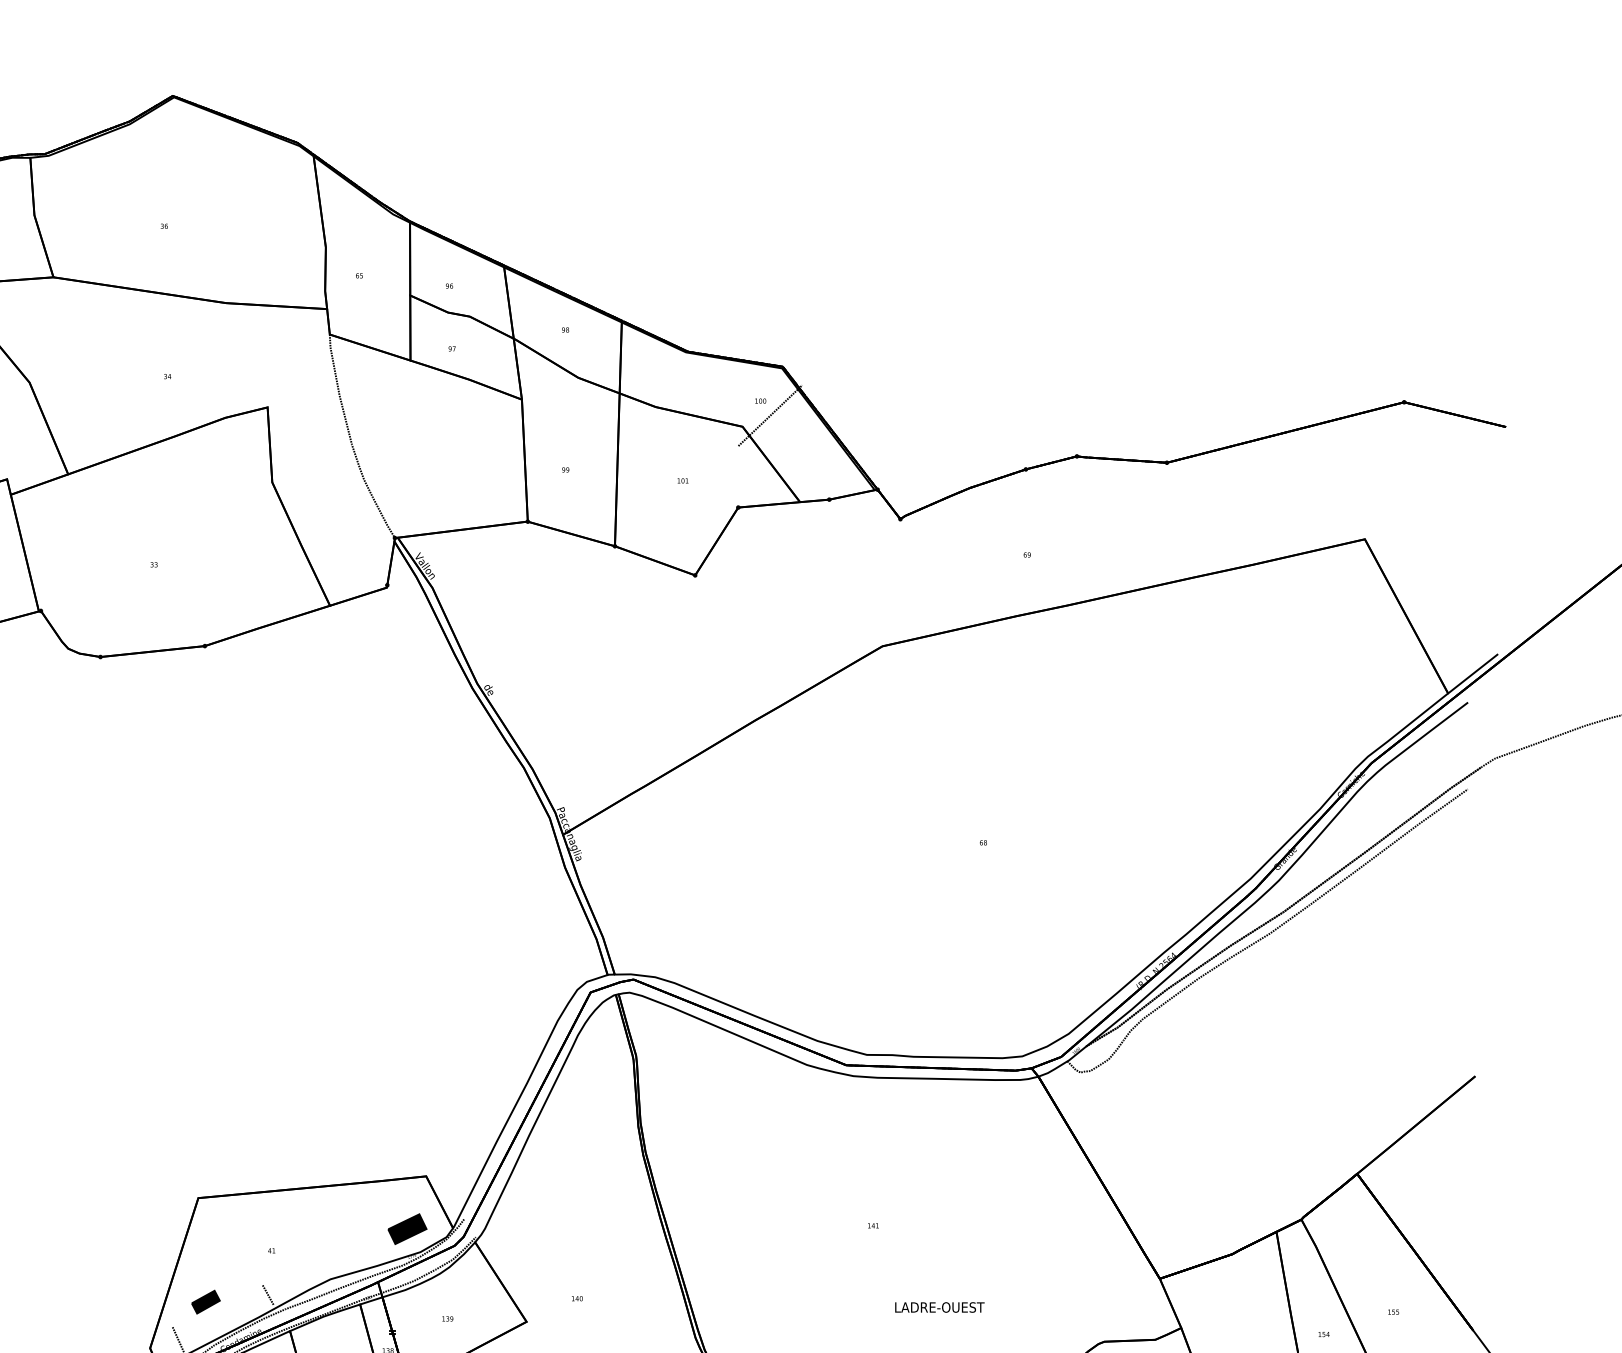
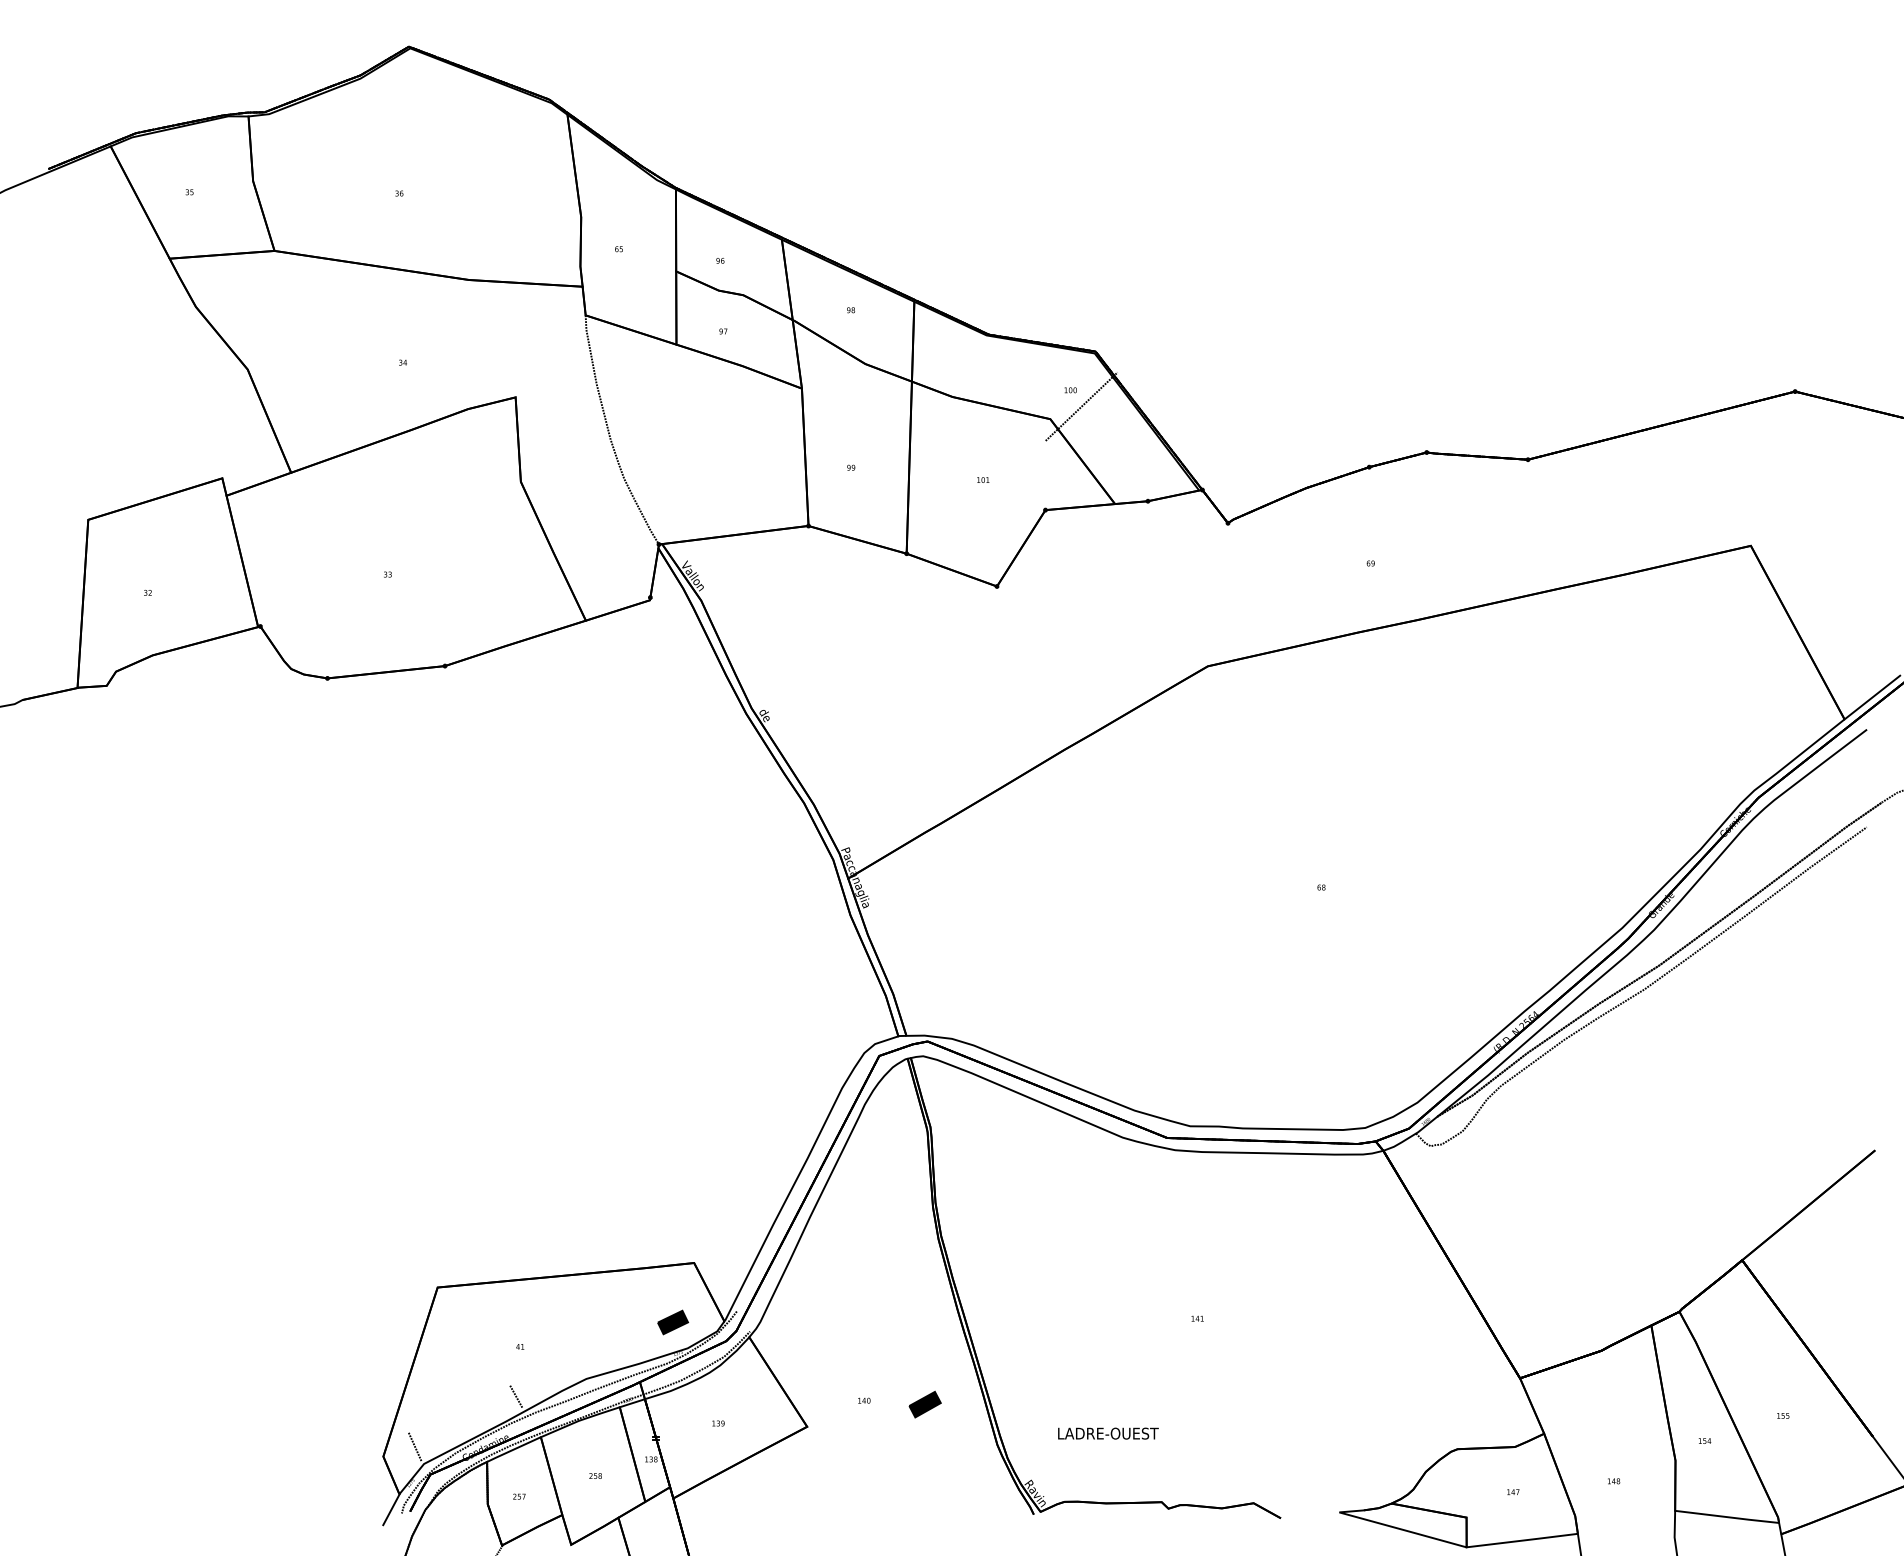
part: (406, 1229) -> (672, 1322), size x0.7
part: (205, 1302) -> (924, 1404), moved
text: (939, 1307) -> (1108, 1433), moved

